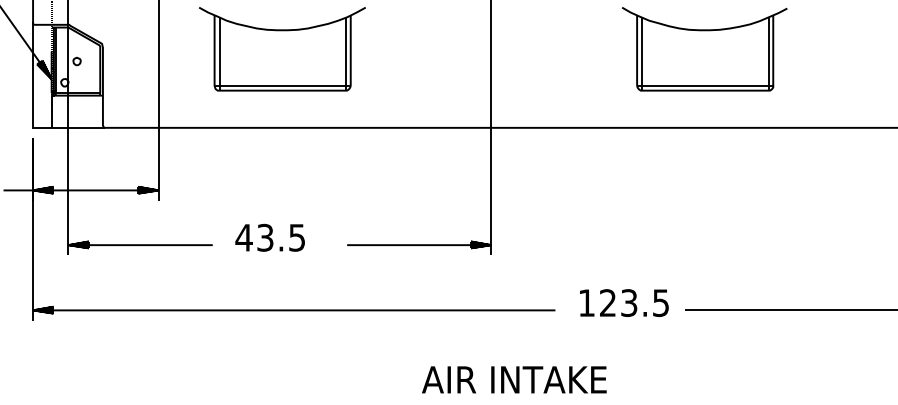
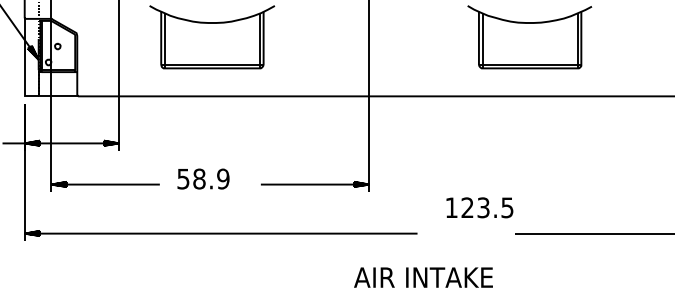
text: (270, 237) -> (203, 178), 43.5 -> 58.9
text: (624, 302) -> (480, 207), moved
text: (514, 379) -> (423, 277), moved

